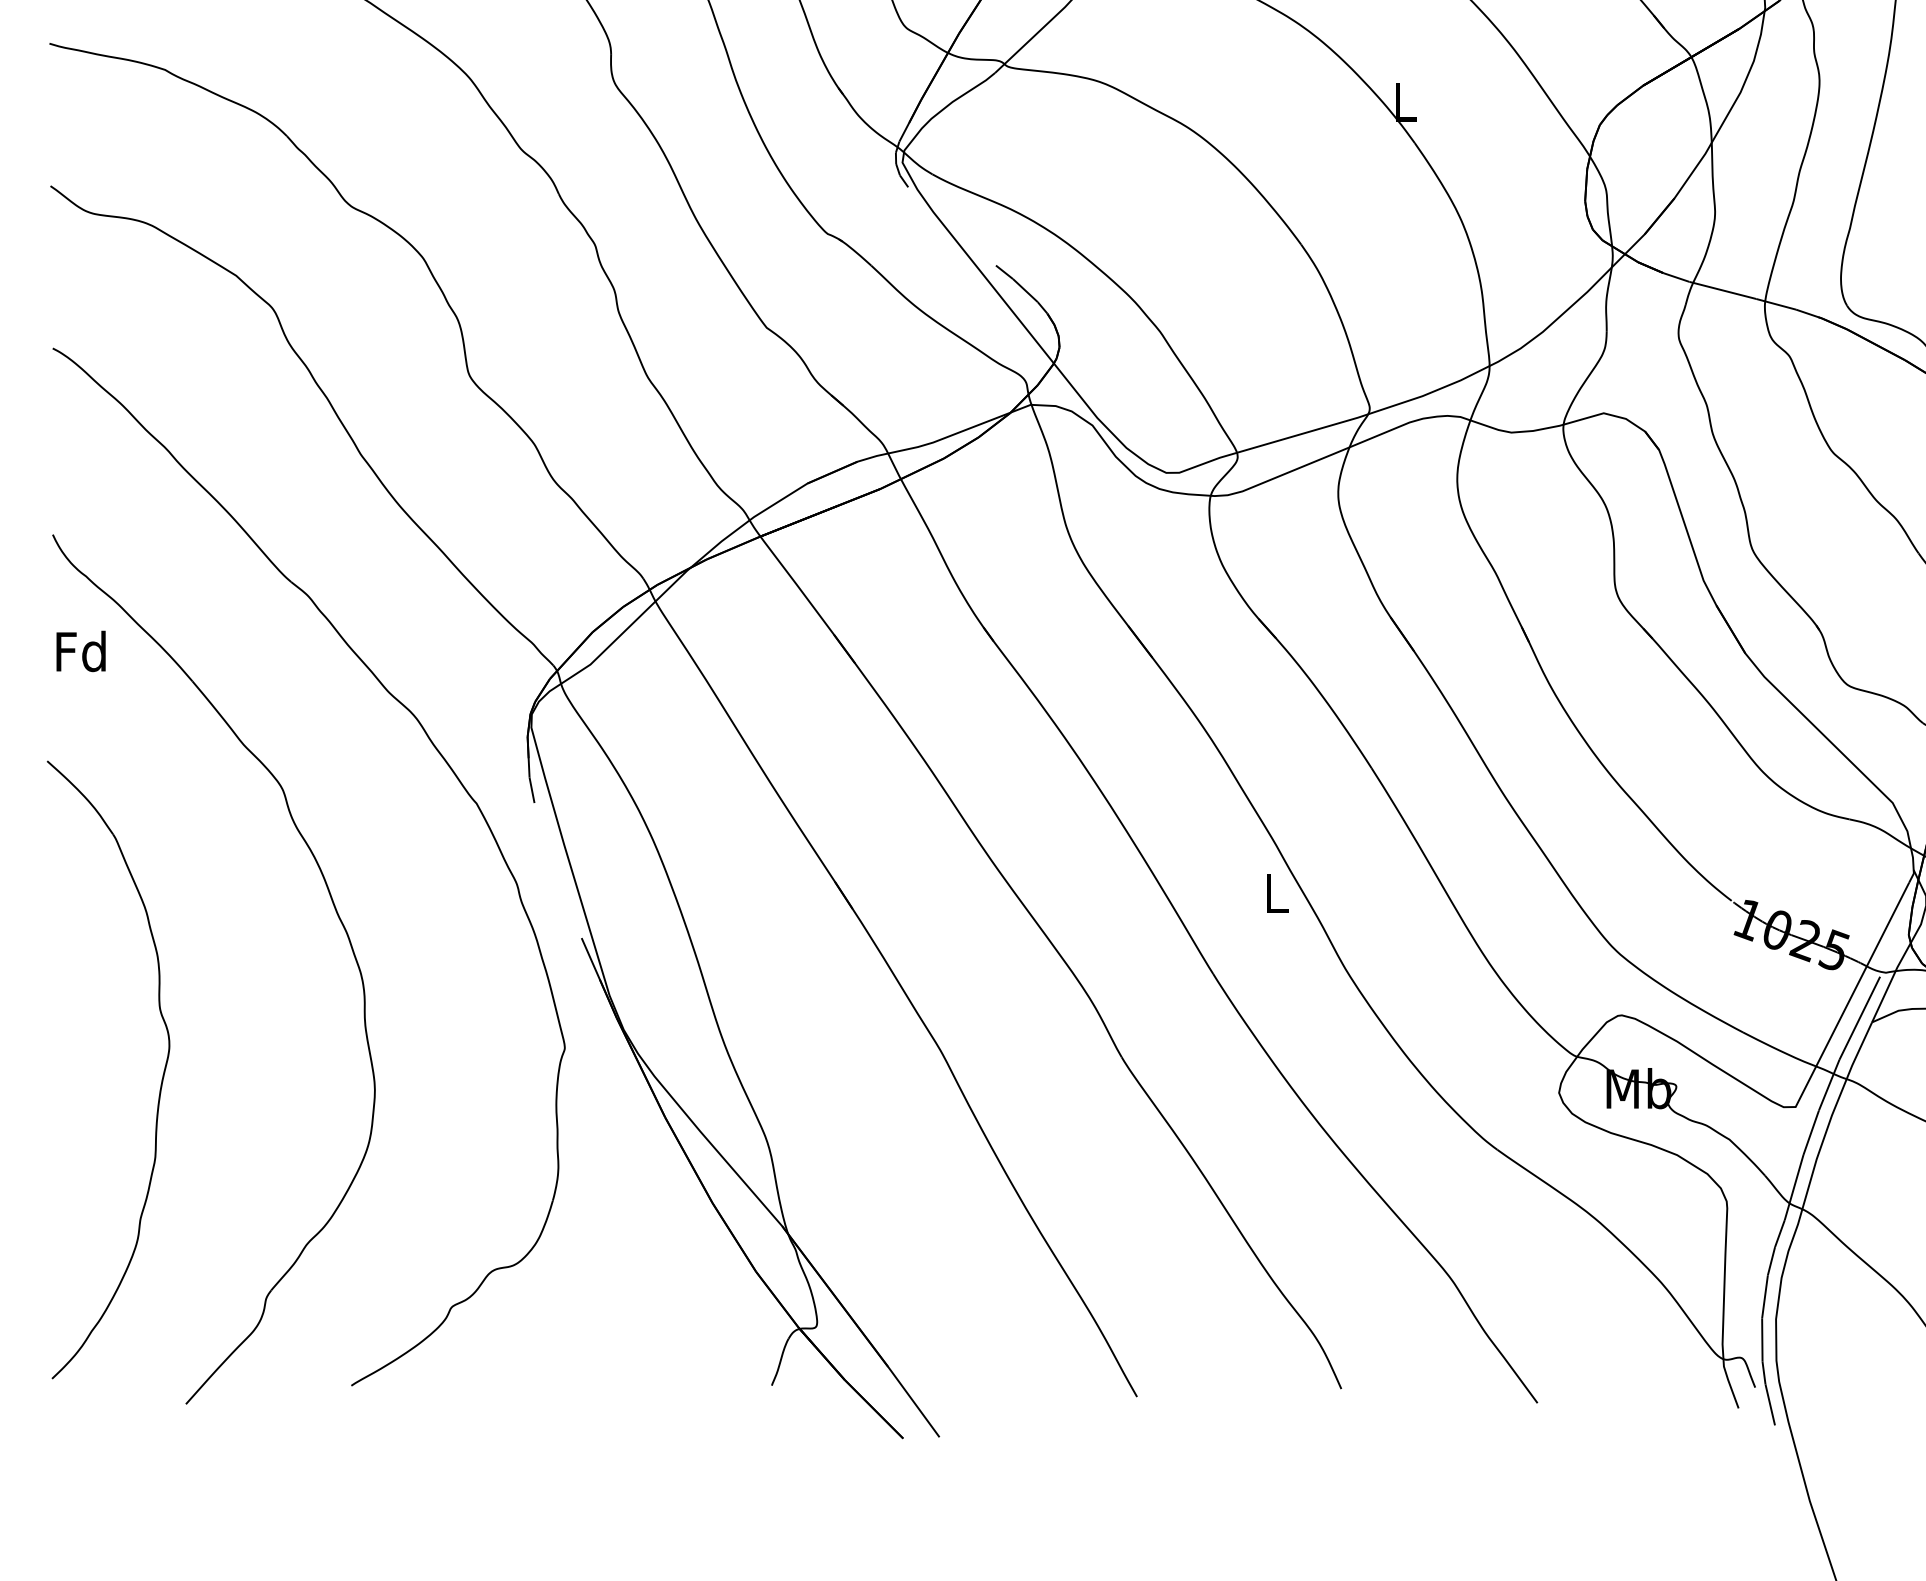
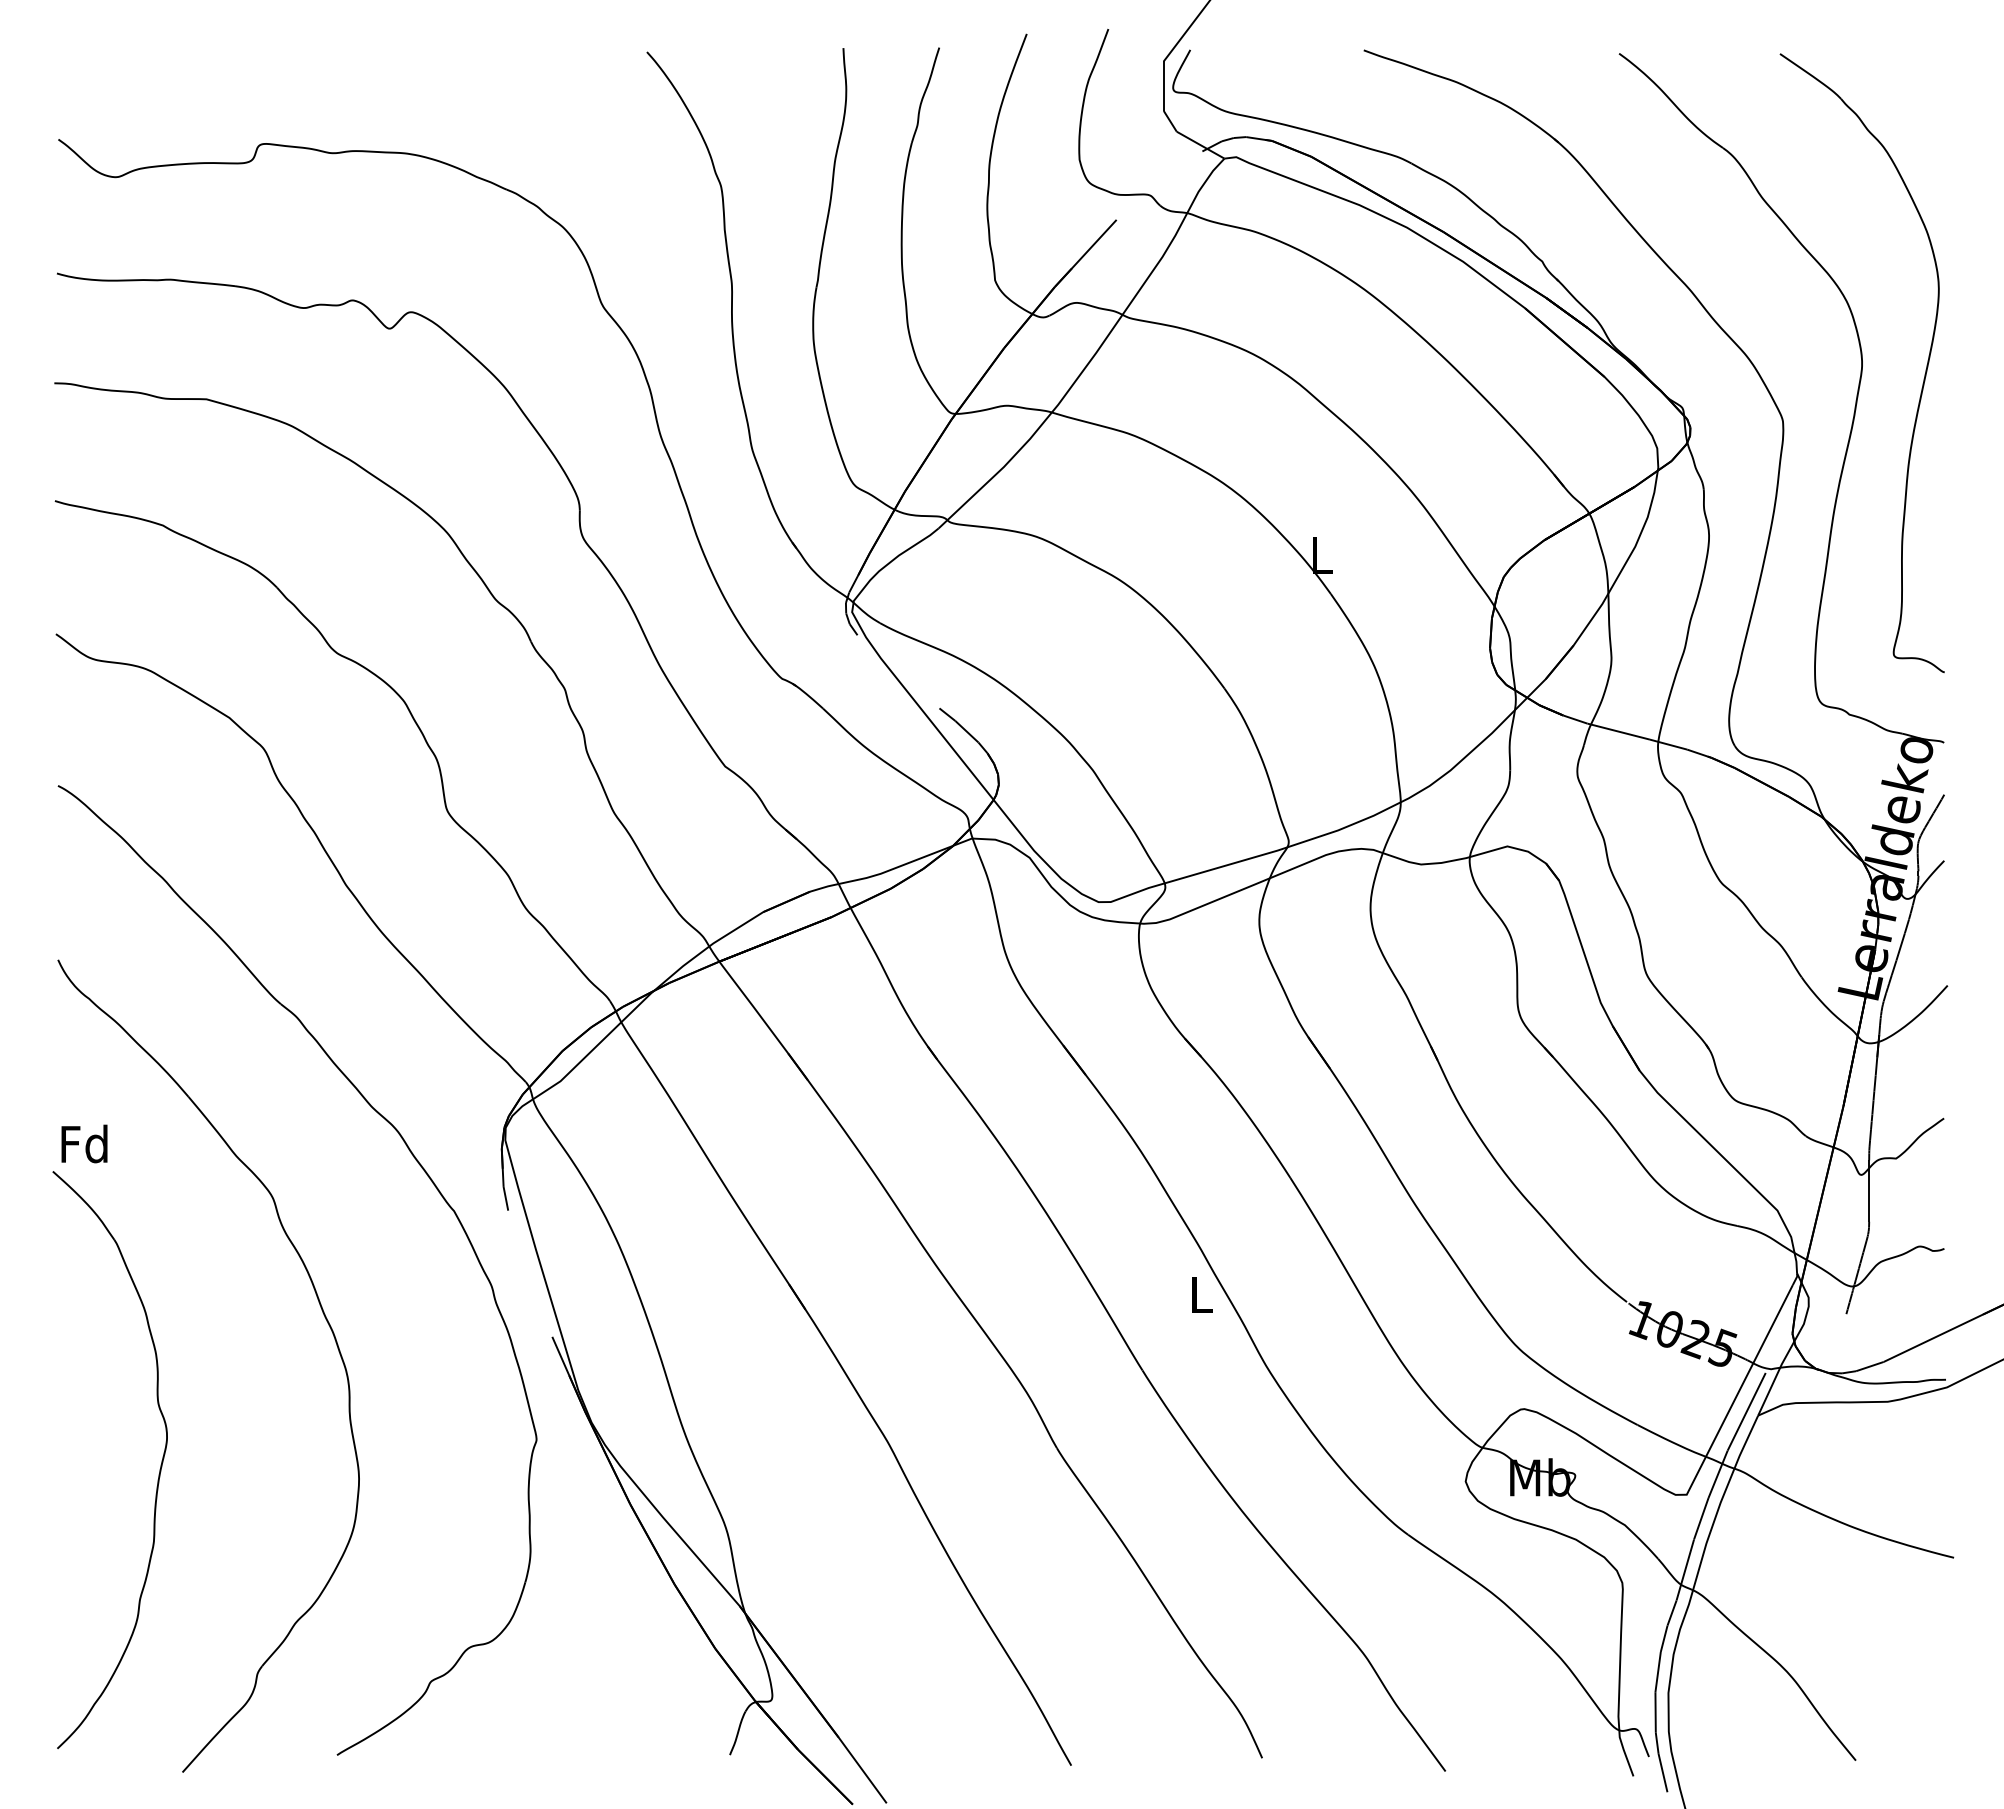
text: (81, 650) -> (84, 1143), moved

